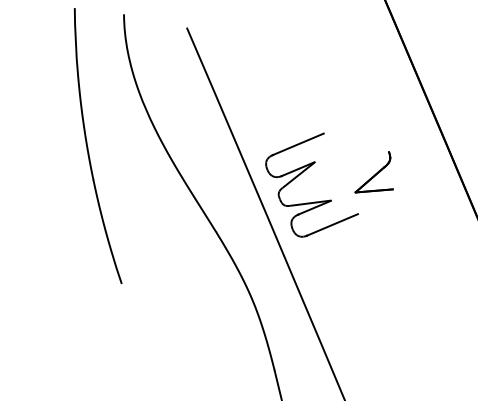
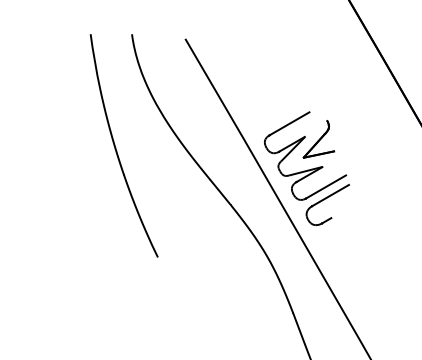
part: (375, 172) -> (318, 139), moved
part: (331, 246) -> (327, 204), added

